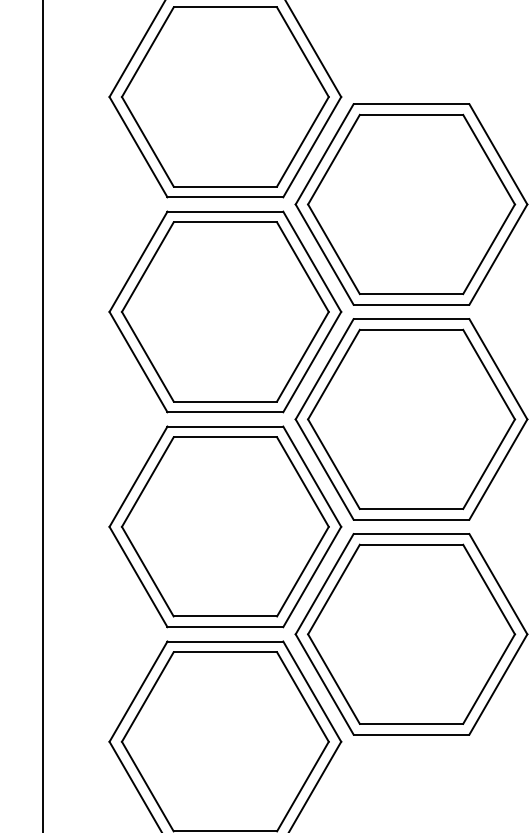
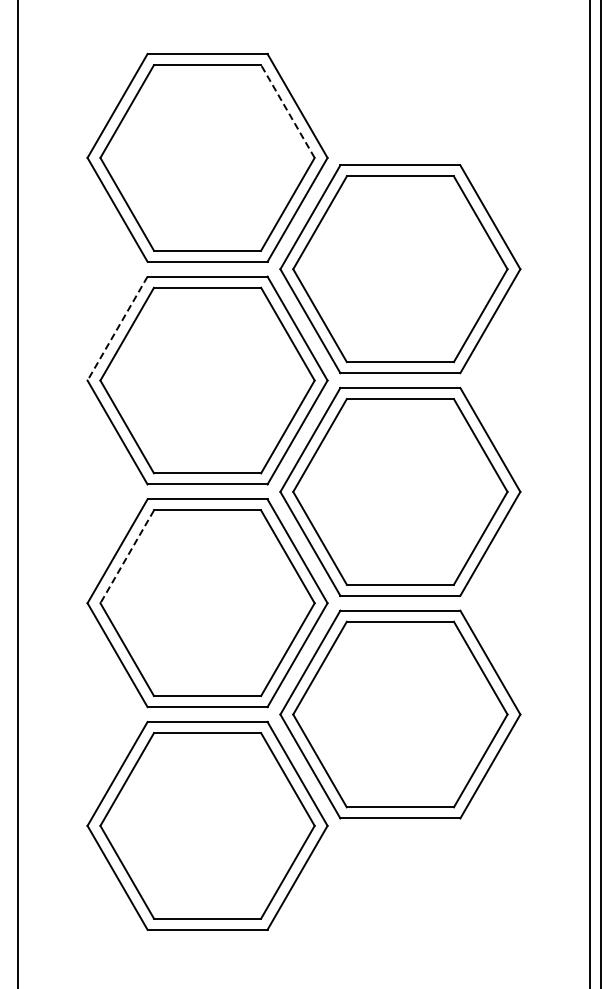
line: (302, 52) -> (287, 111), solid -> dashed
line: (138, 261) -> (117, 328), solid -> dashed
line: (148, 481) -> (127, 556), solid -> dashed

